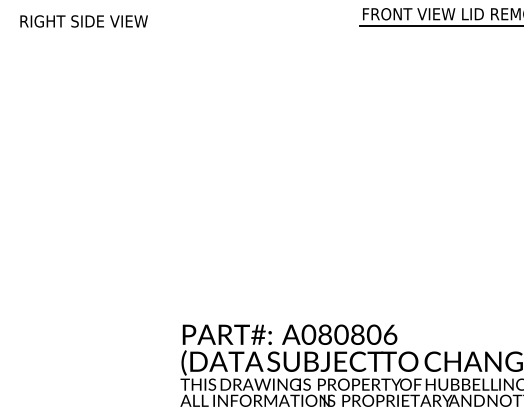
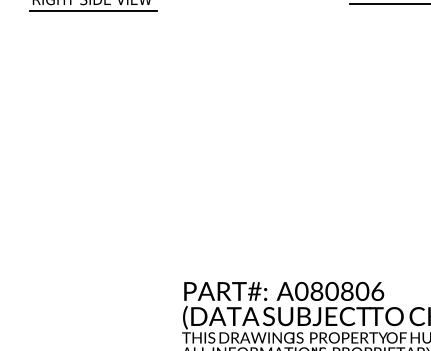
line: (85, 33) -> (93, 10), added

